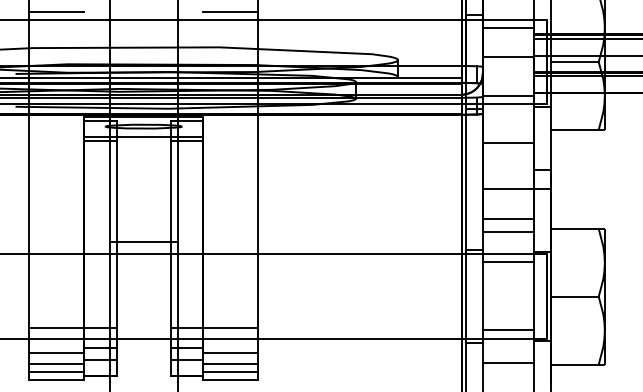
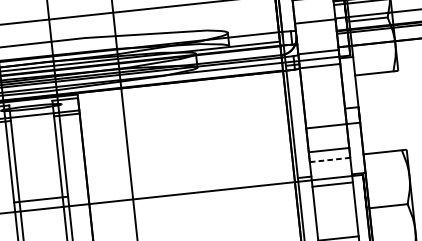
line: (230, 11) -> (90, 8), removed
line: (507, 142) -> (319, 66), moved
line: (508, 231) -> (330, 159), solid -> dashed

